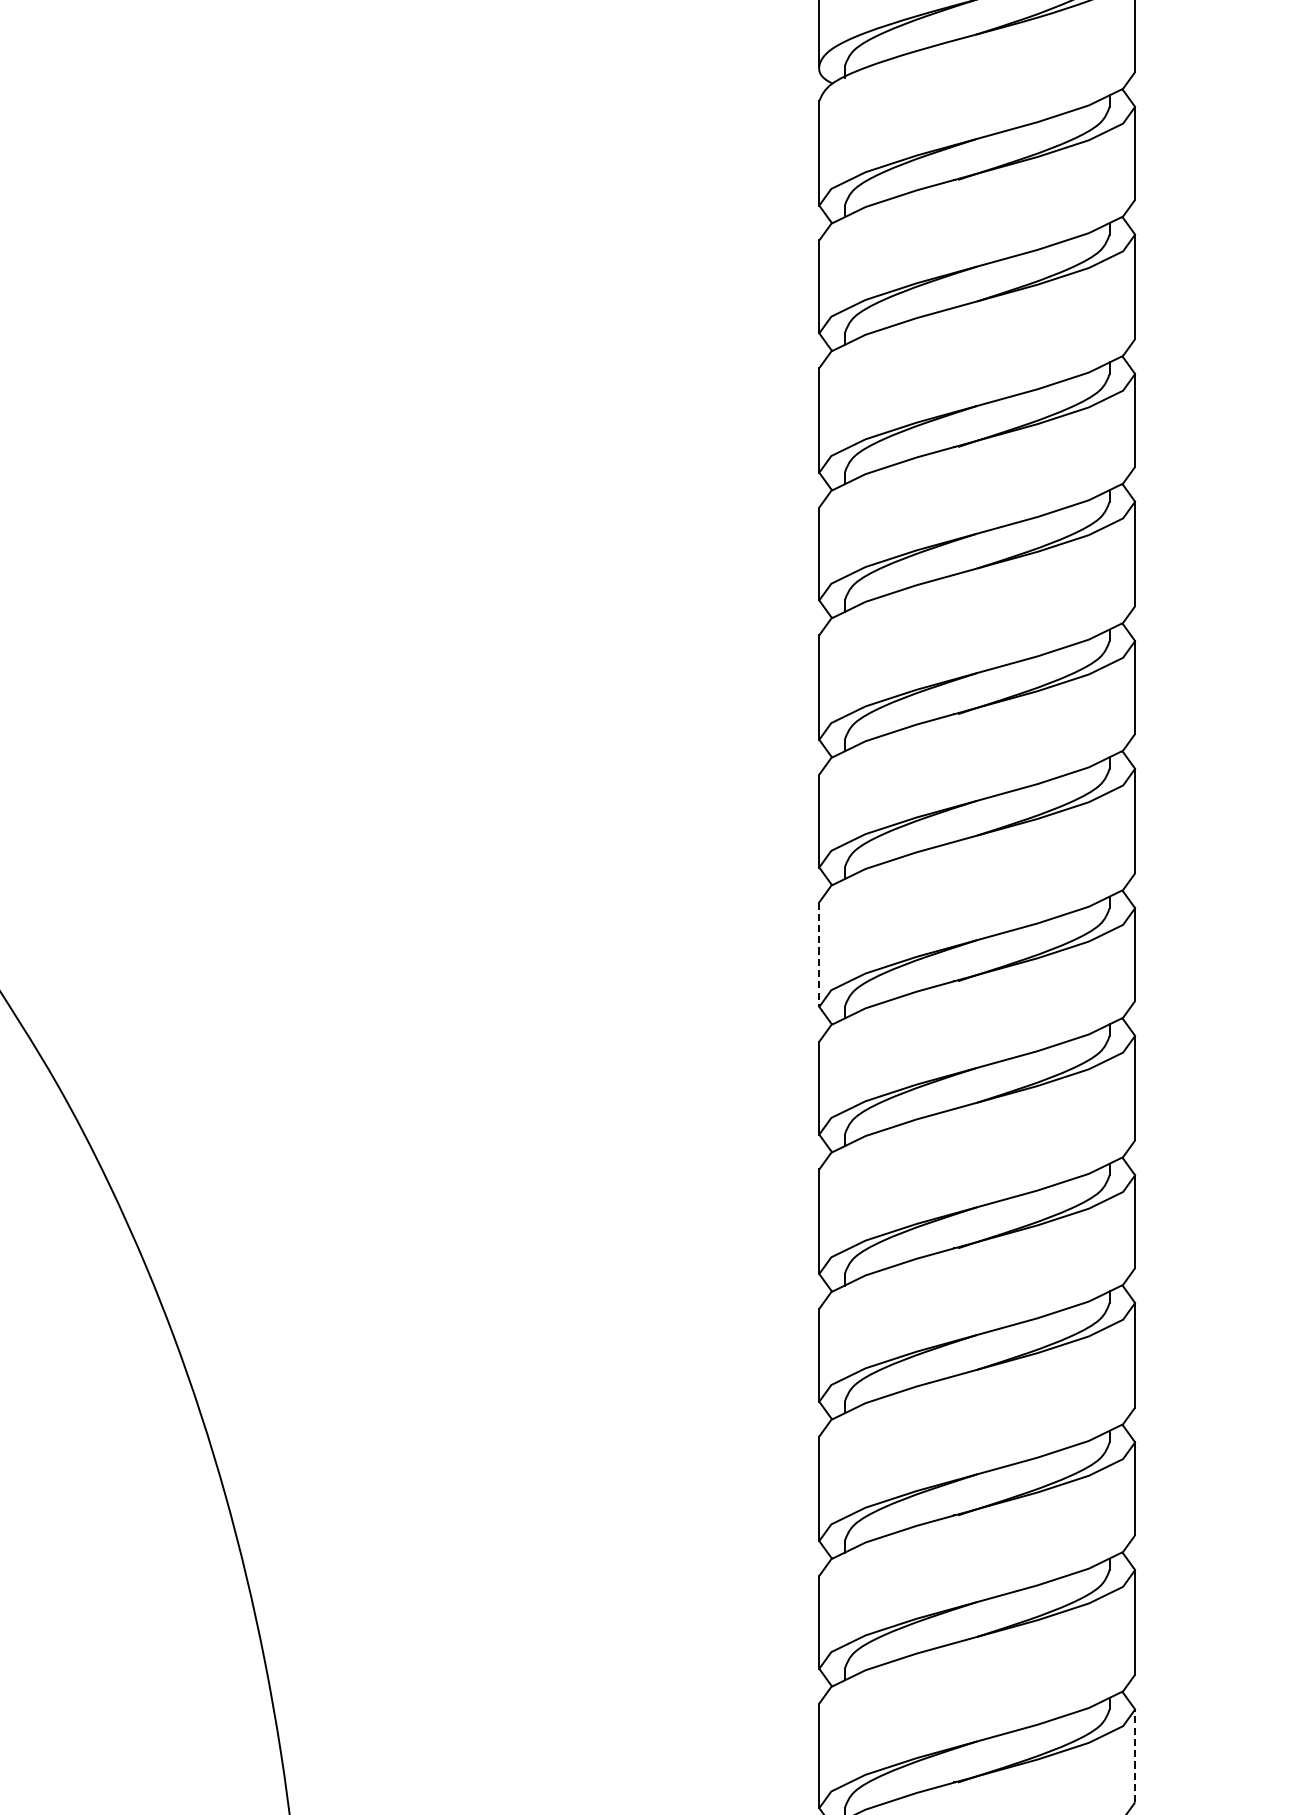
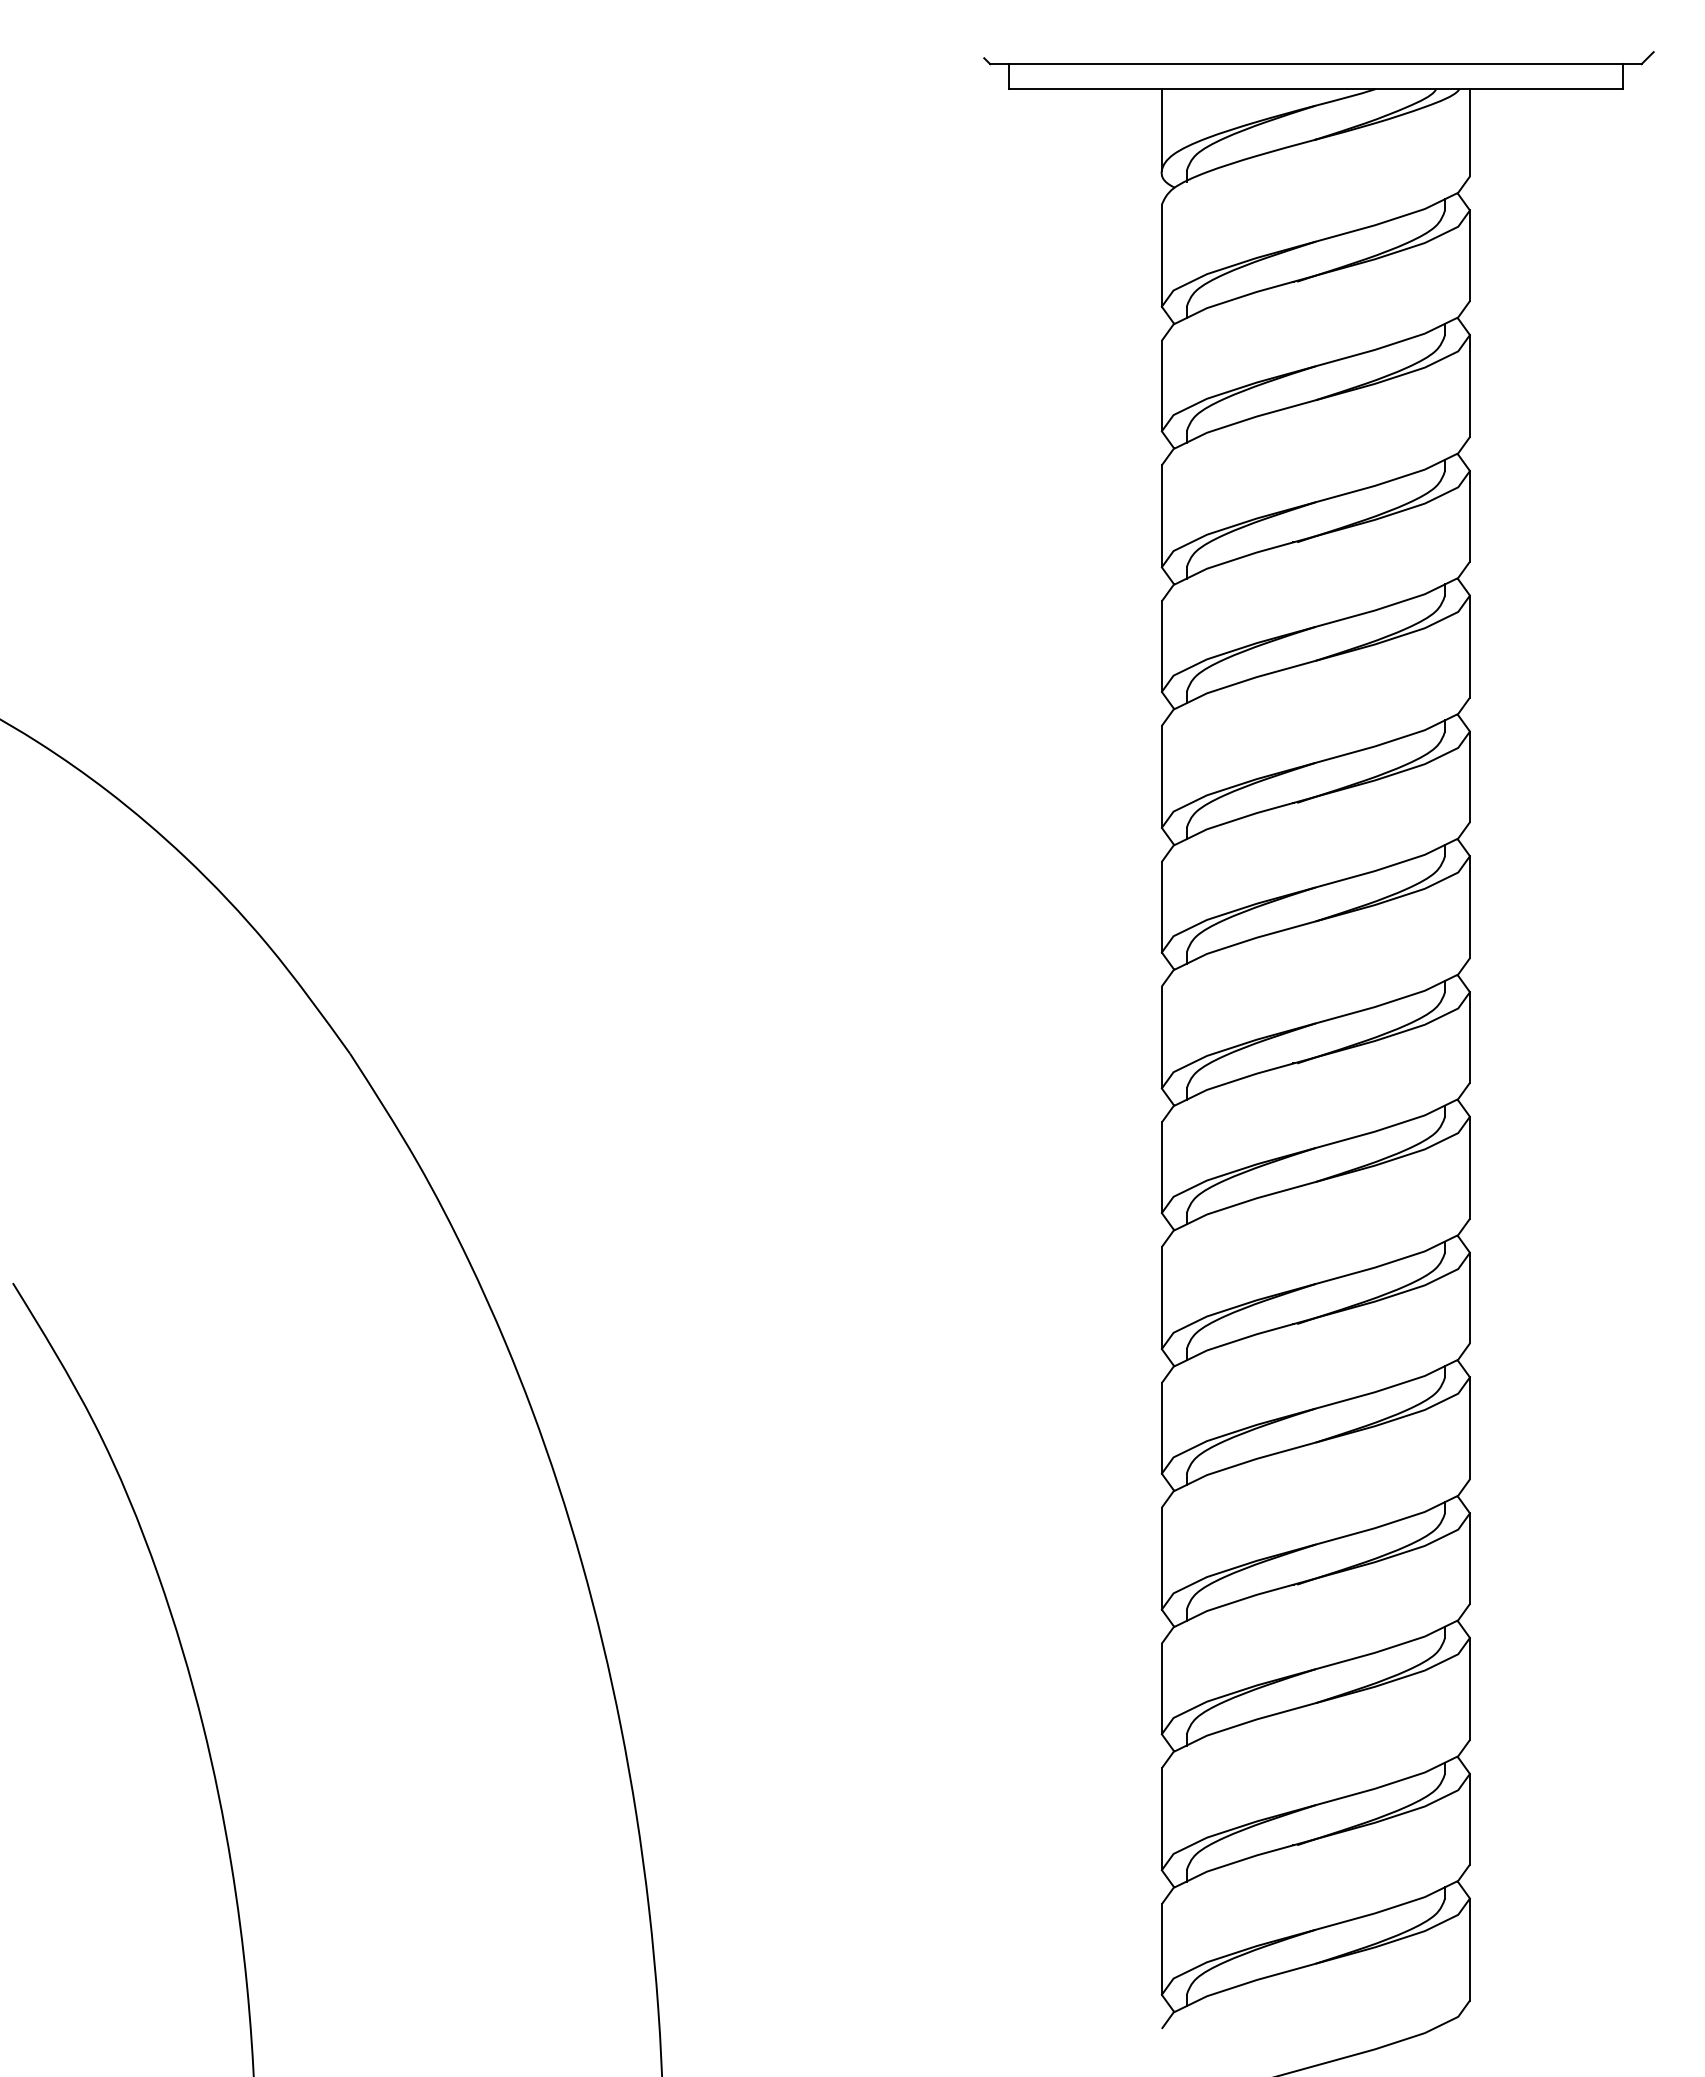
line: (818, 954) -> (1161, 1037), dashed -> solid
line: (1134, 1755) -> (1469, 1818), dashed -> solid

